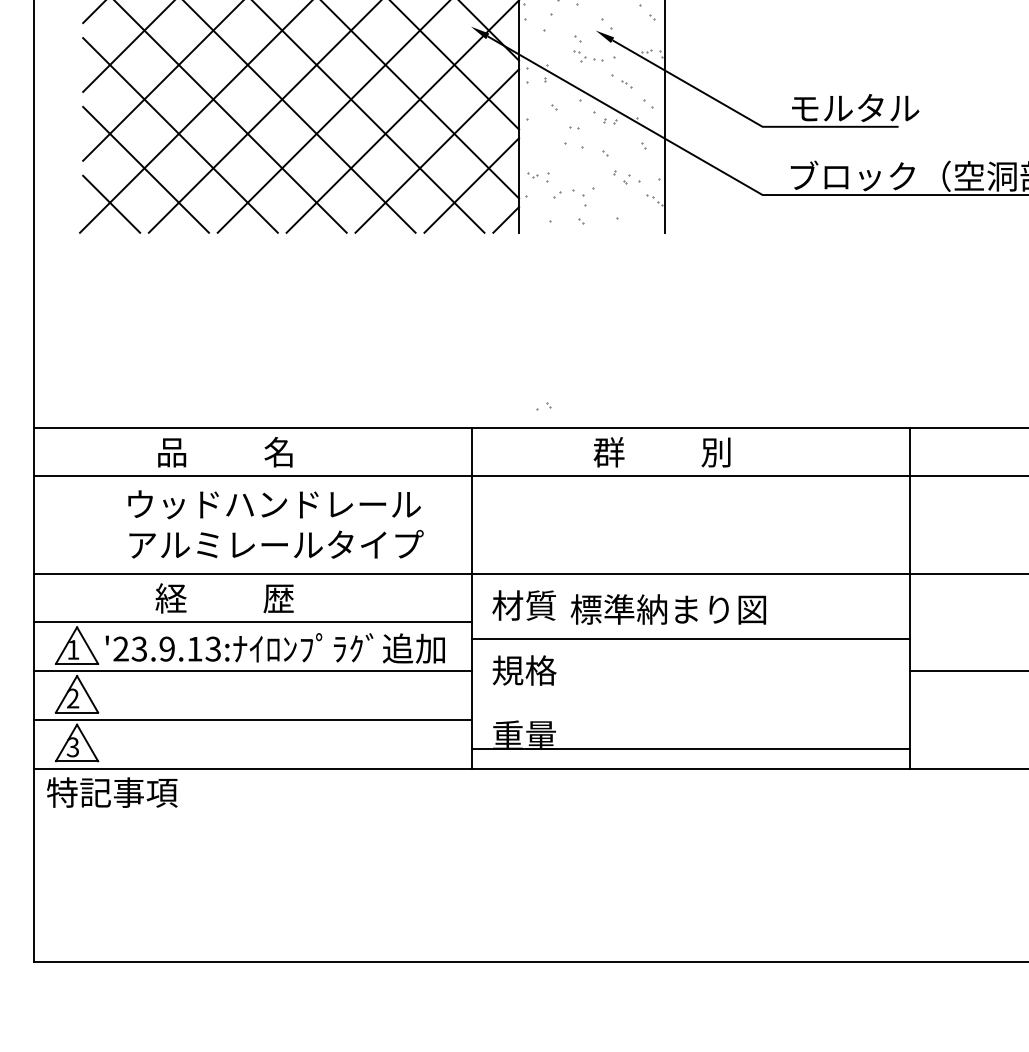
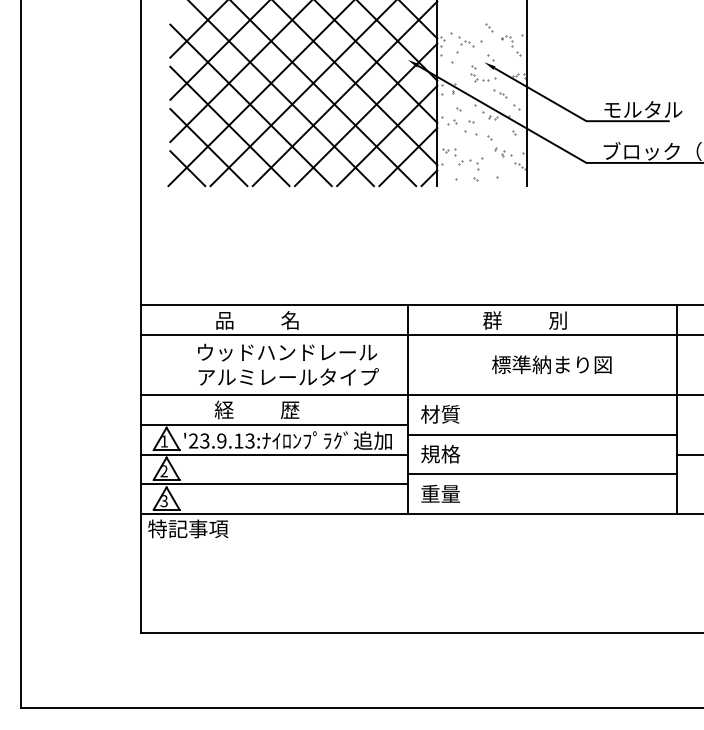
part: (543, 406) -> (452, 122), moved
text: (667, 609) -> (551, 364), moved
line: (690, 749) -> (542, 474), moved

